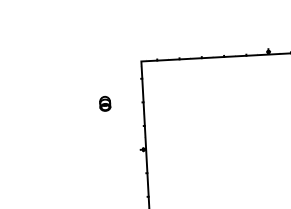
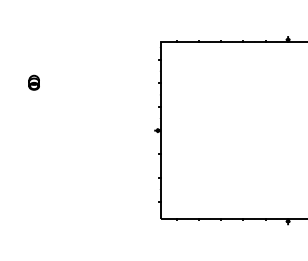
part: (104, 103) -> (33, 82), moved

